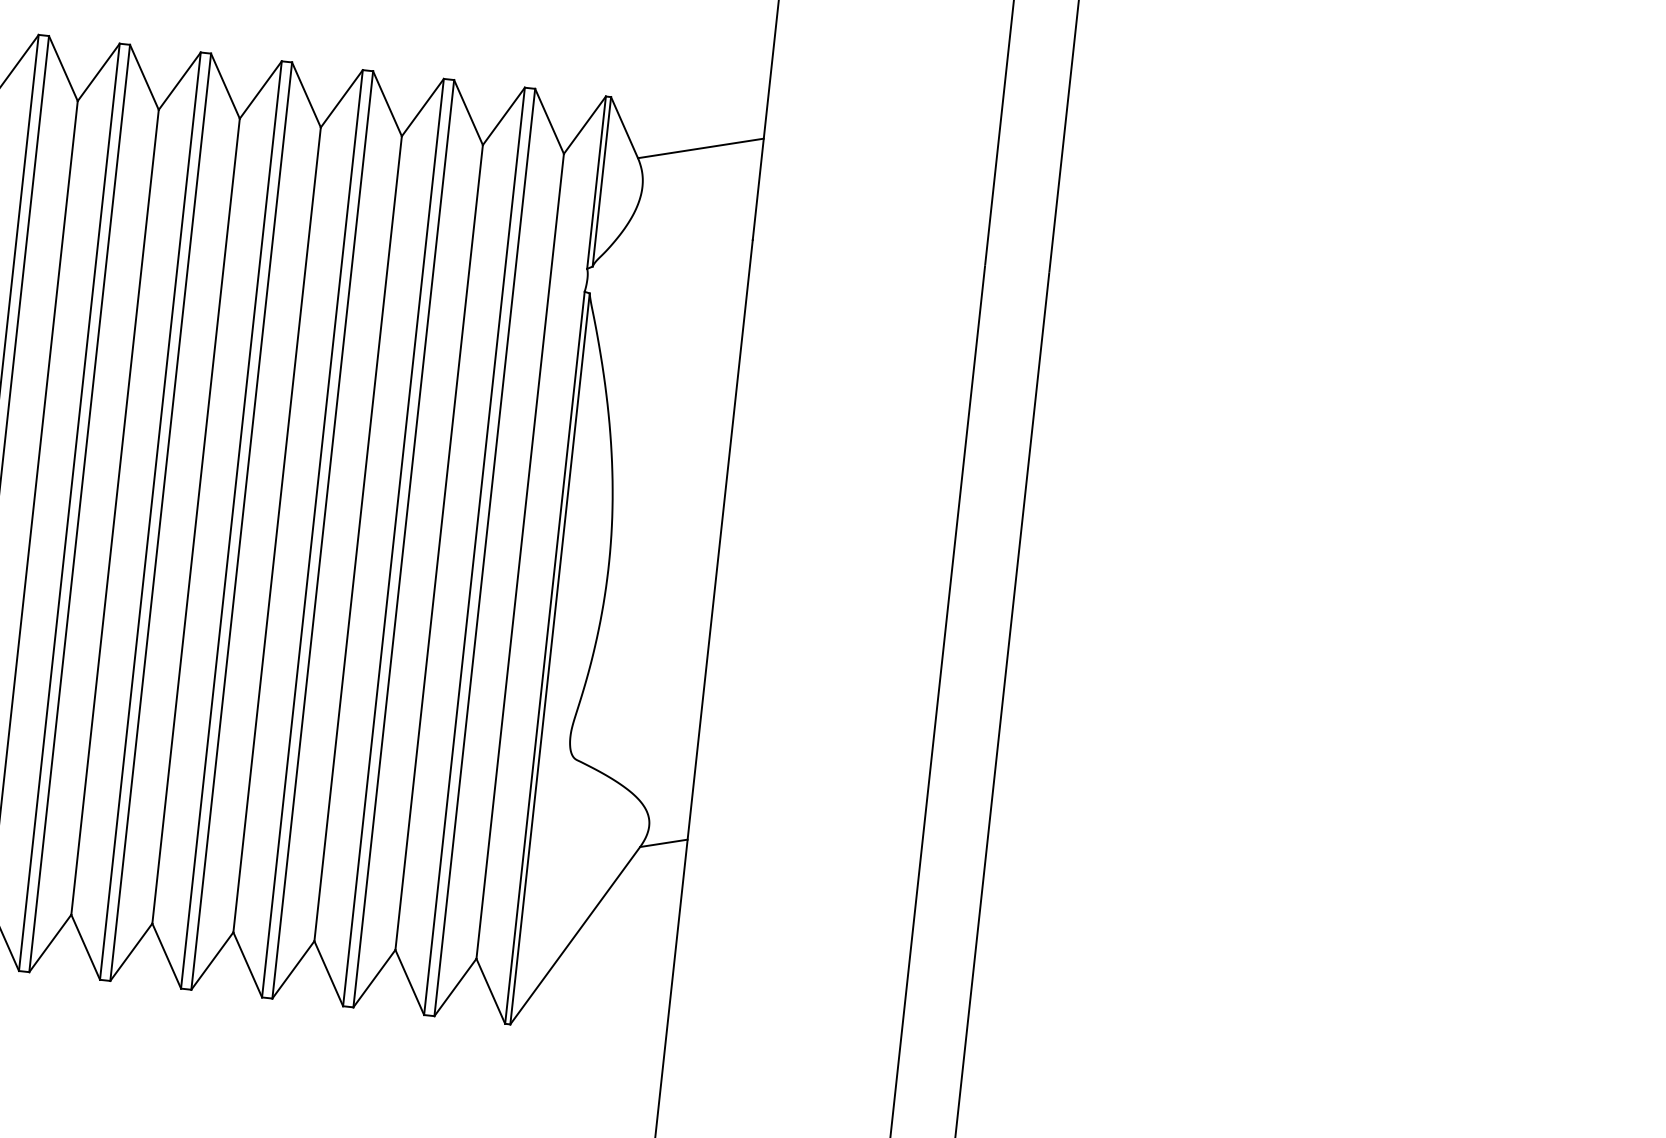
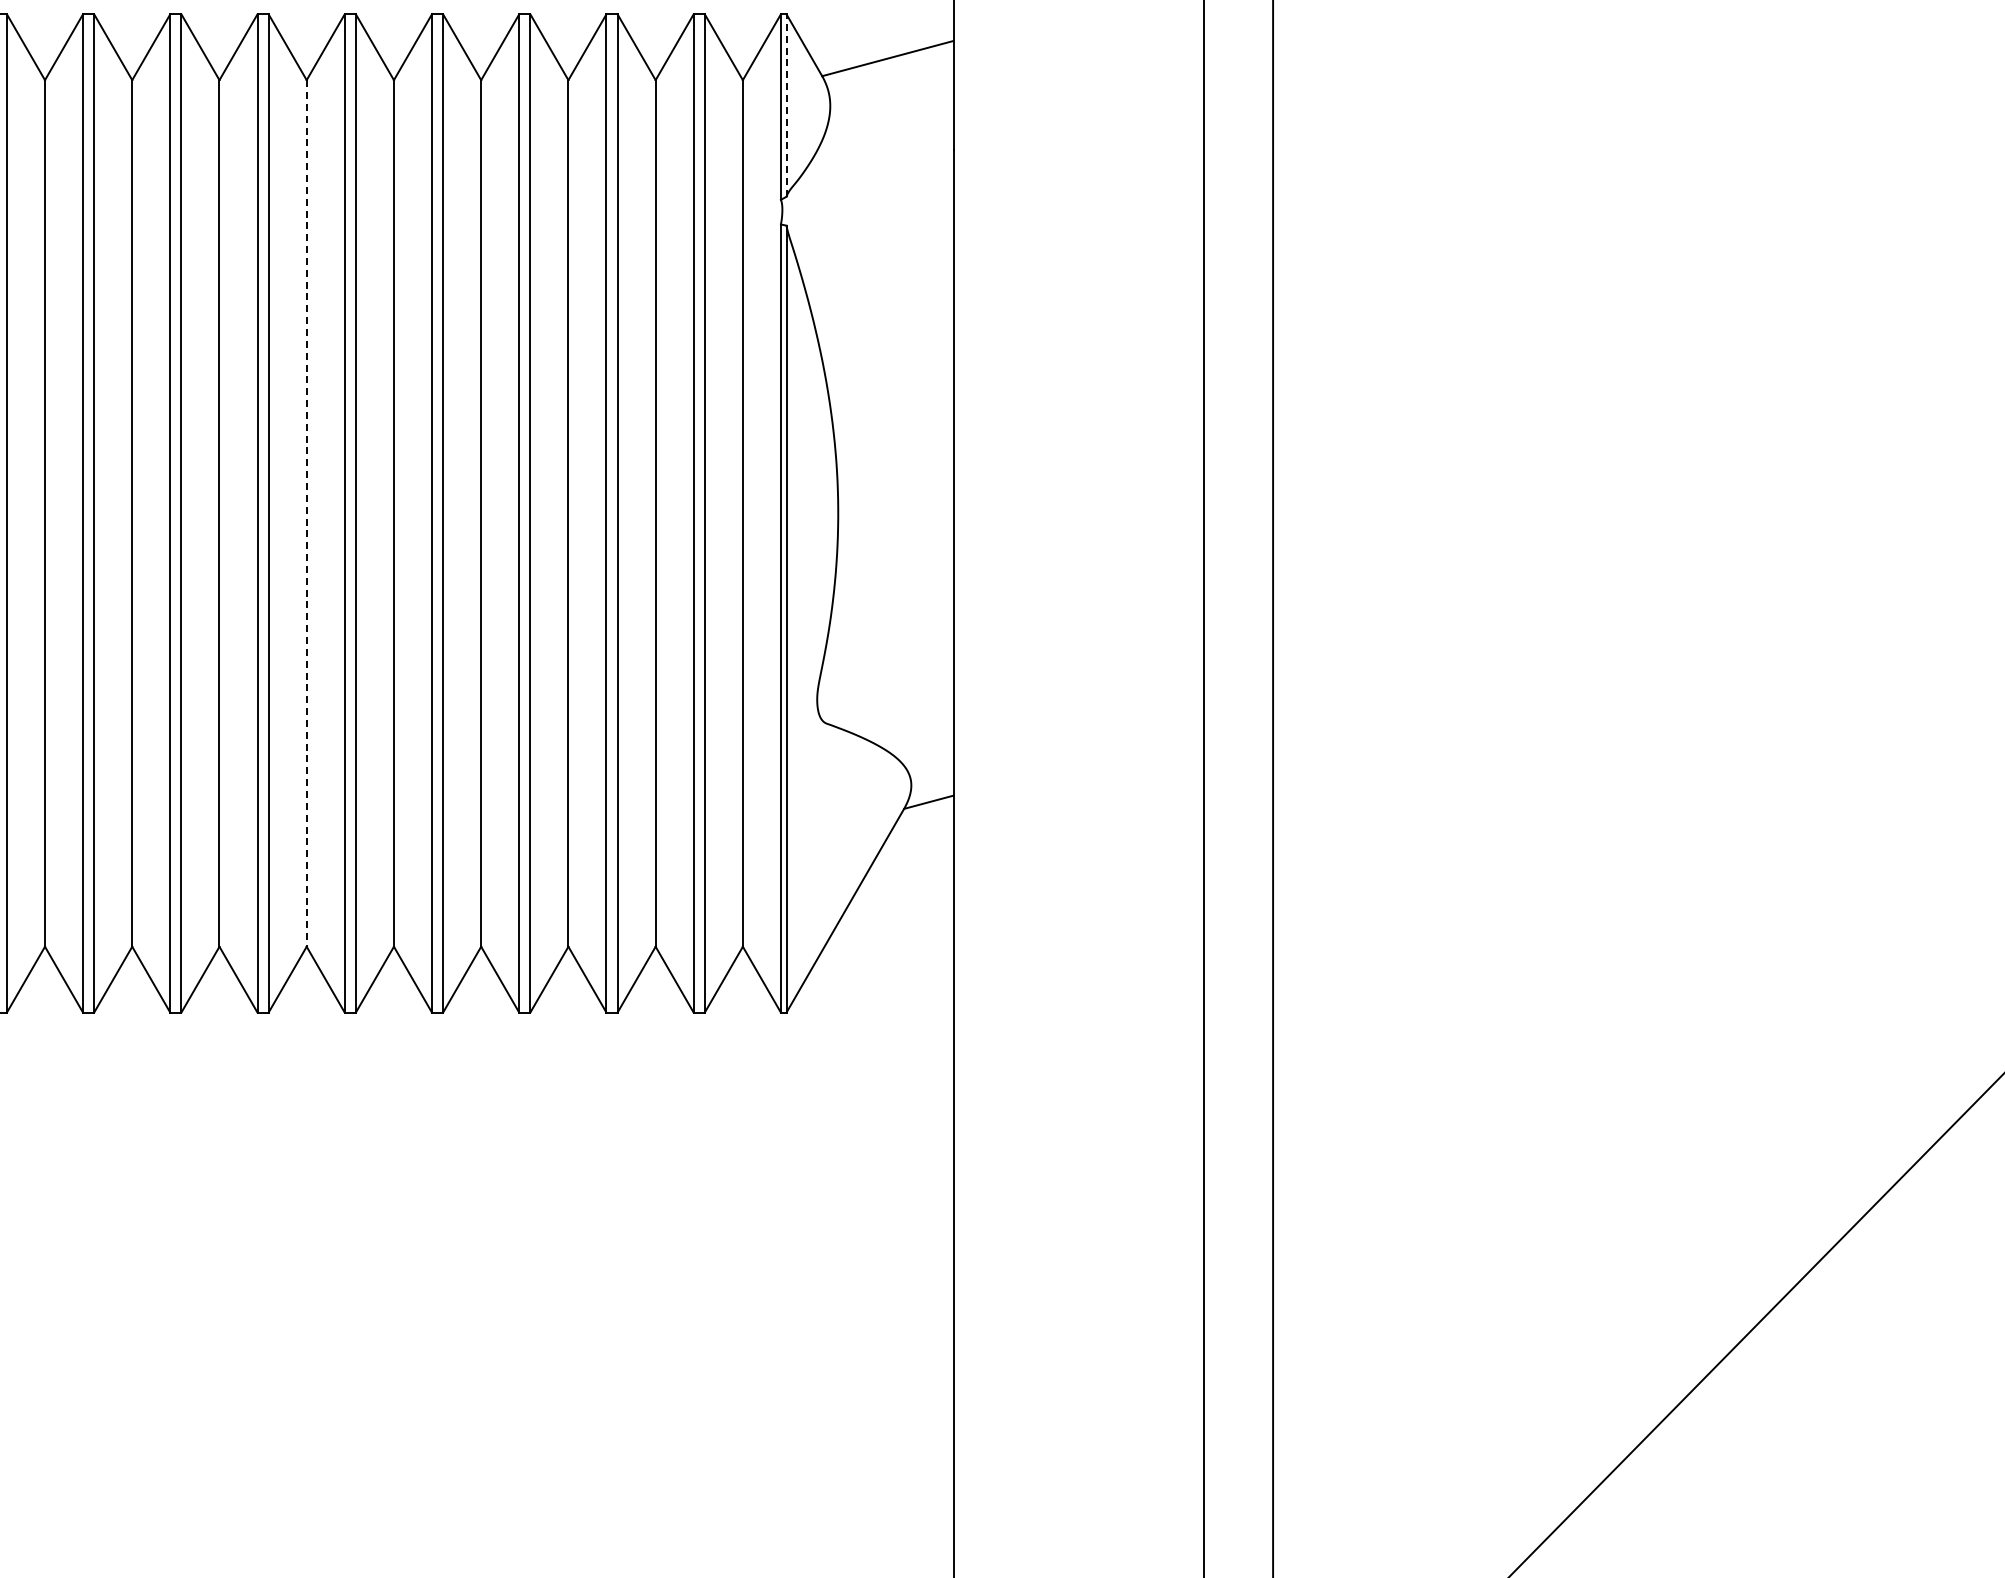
line: (601, 181) -> (786, 105), solid -> dashed
line: (114, 512) -> (306, 513), solid -> dashed

